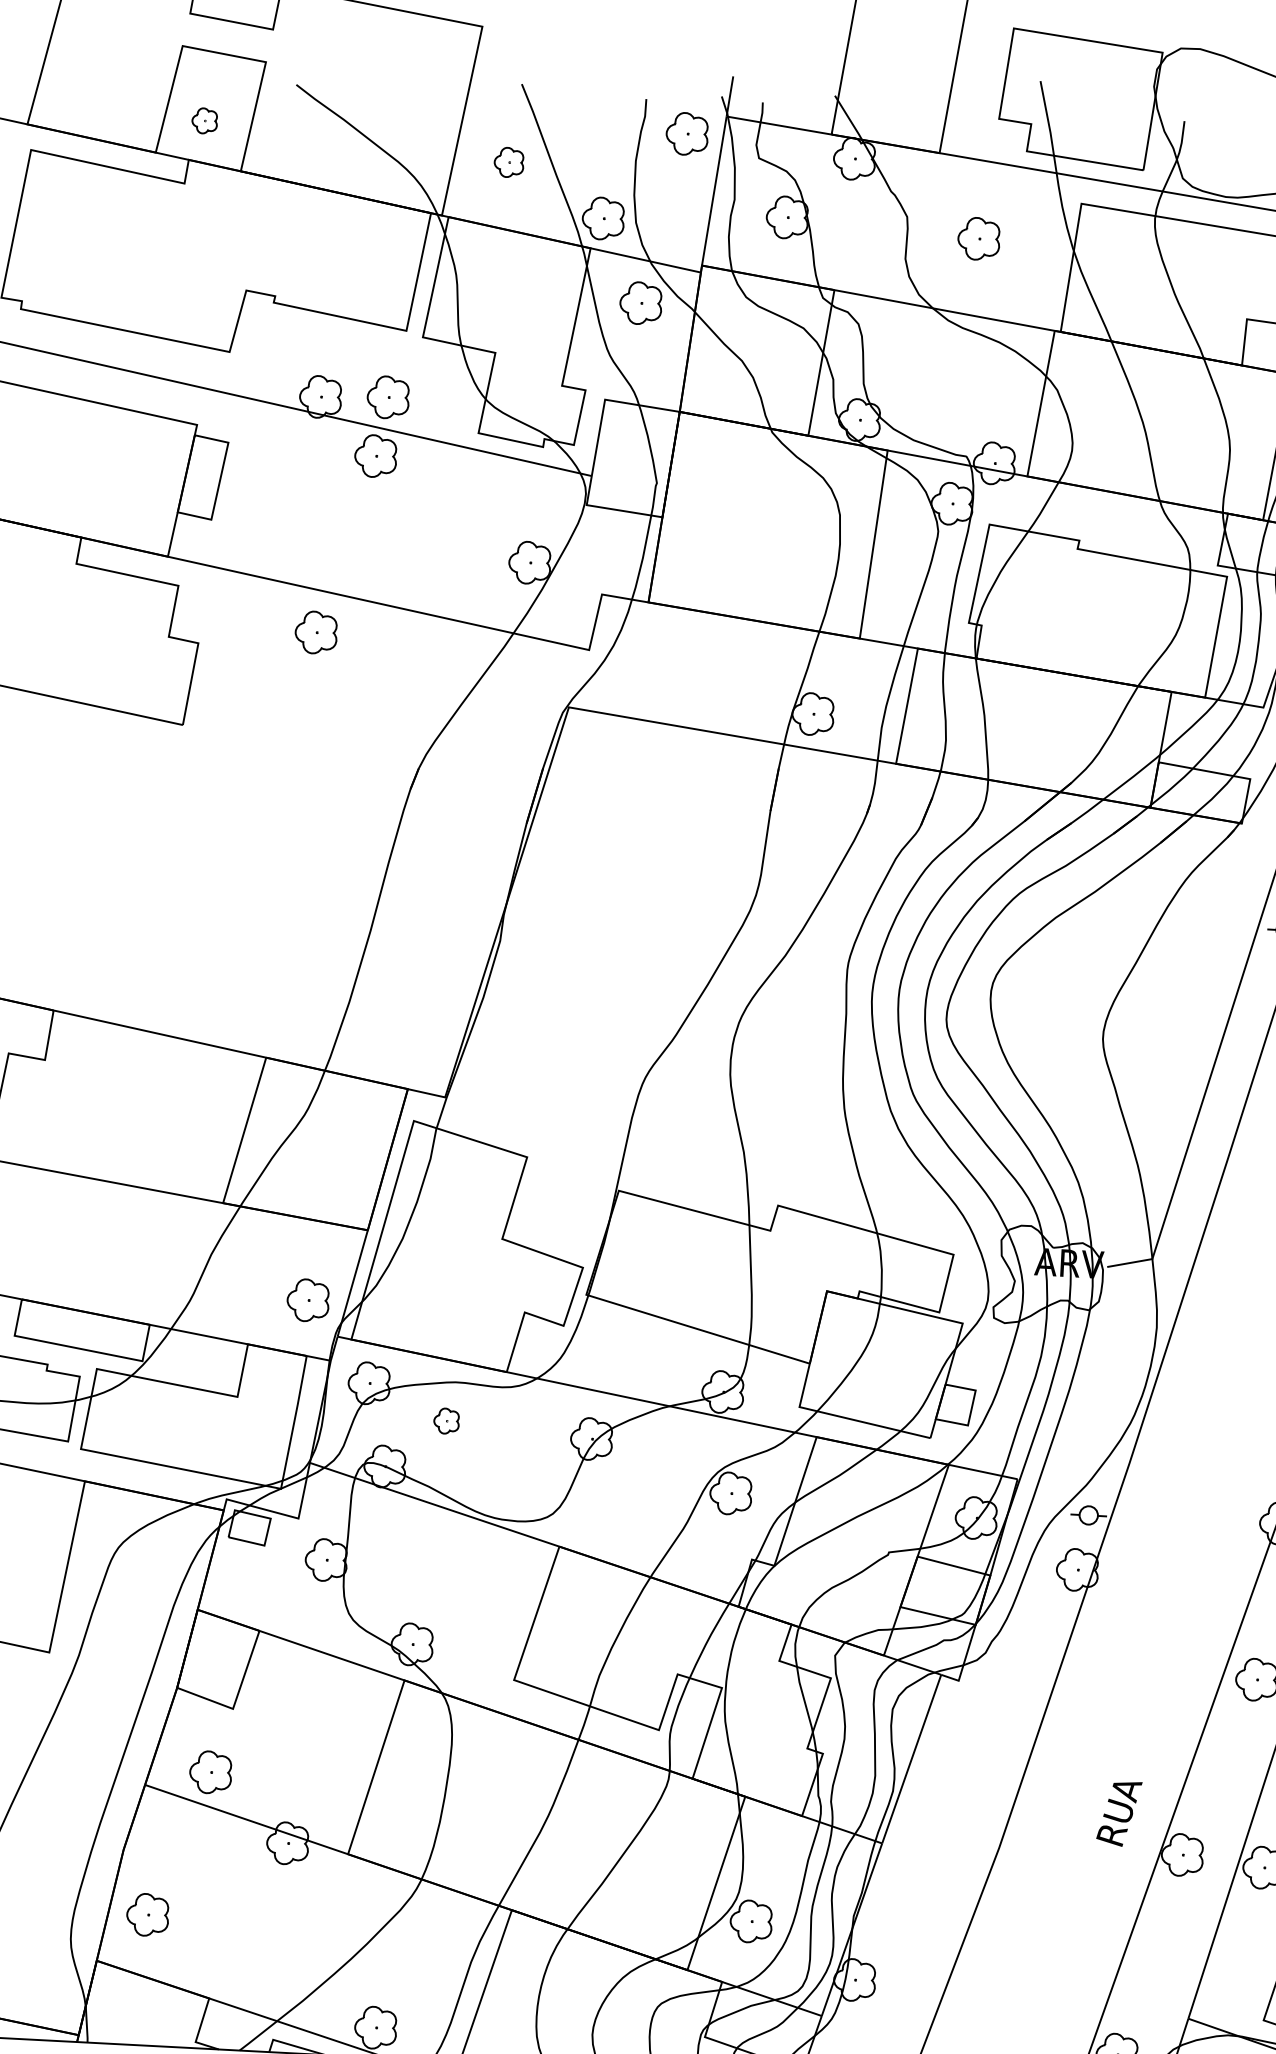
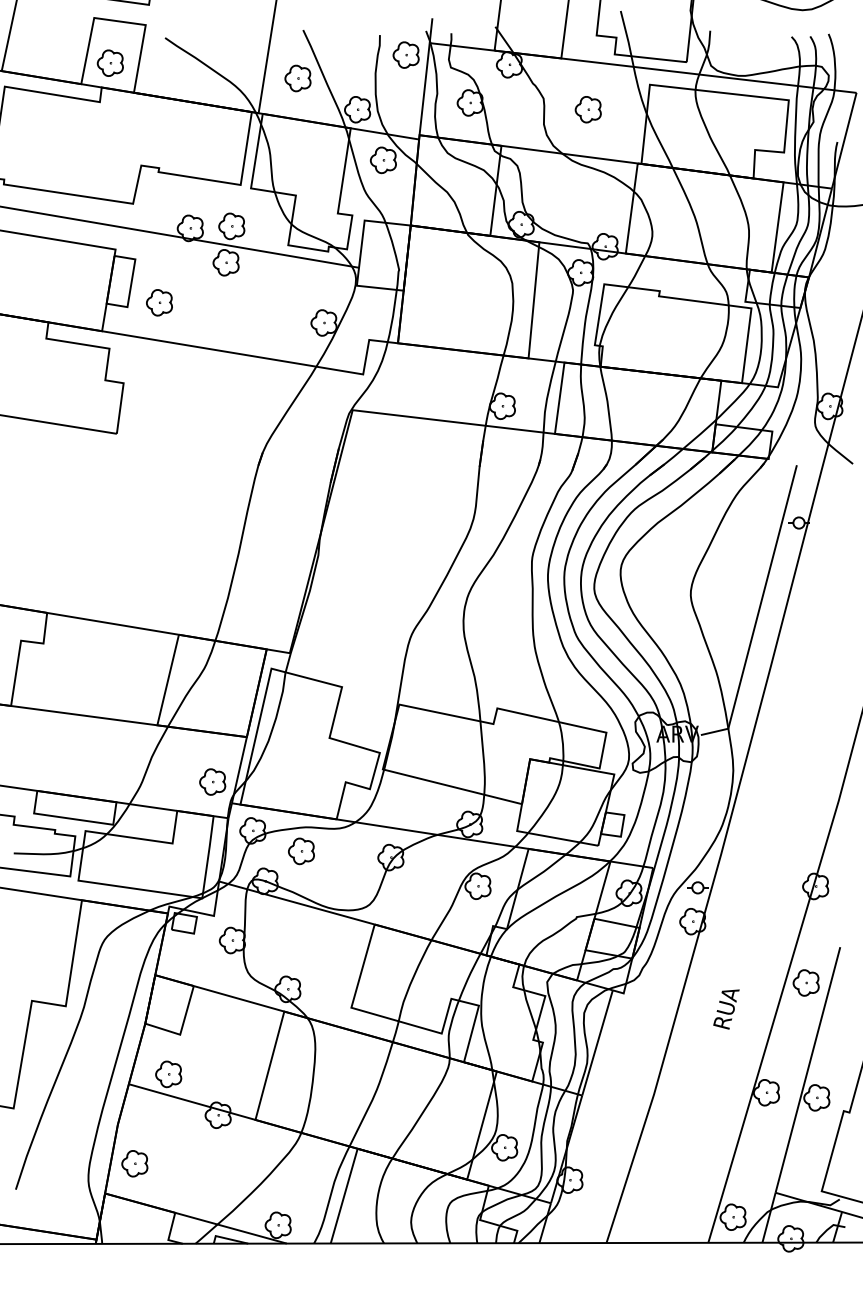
part: (203, 119) -> (109, 62), size x1.67
part: (508, 162) -> (297, 78), size x1.43
part: (316, 632) -> (159, 302), moved
part: (446, 1421) -> (301, 851), size x1.67
text: (1119, 1813) -> (726, 1009), moved

